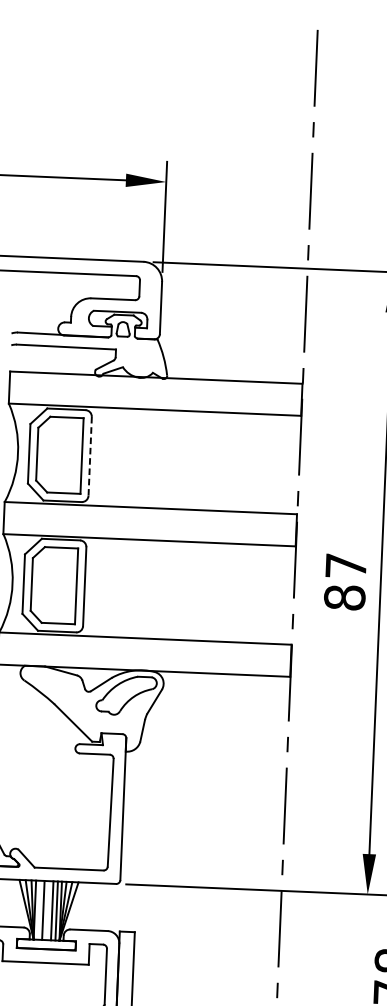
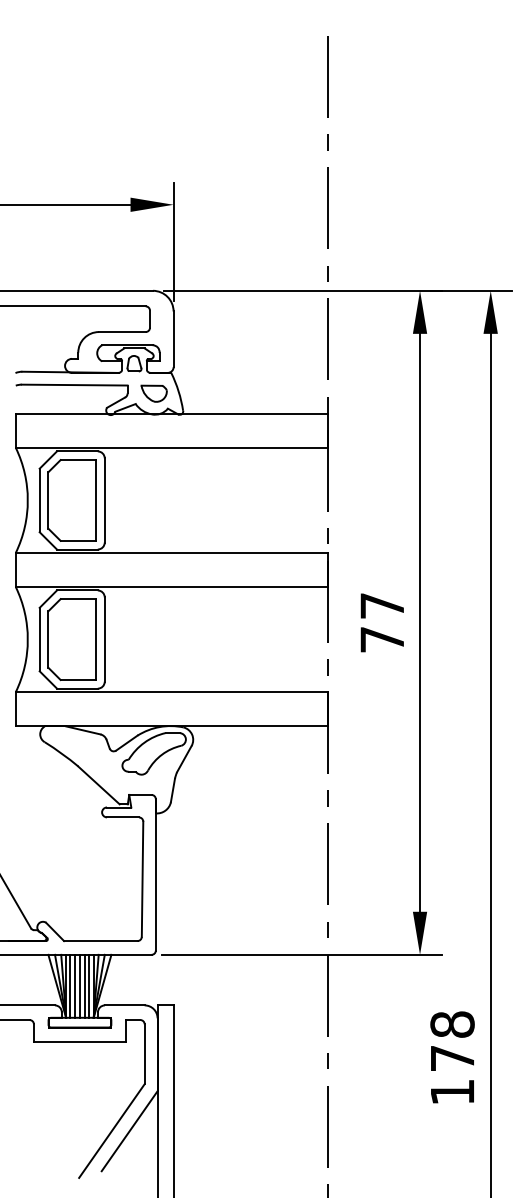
part: (140, 358) -> (153, 393), added
line: (89, 456) -> (104, 500), dashed -> solid
text: (344, 597) -> (382, 639), 87 -> 77
line: (39, 909) -> (70, 985), added
line: (47, 909) -> (79, 985), added

